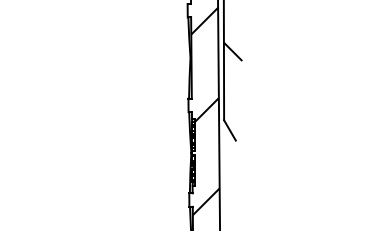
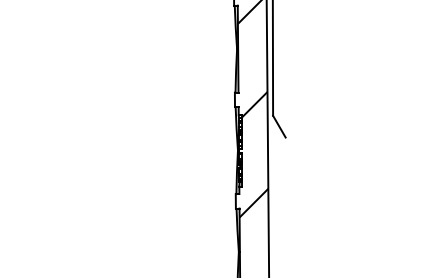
hatch: (232, 51) -> (282, 42), removed

